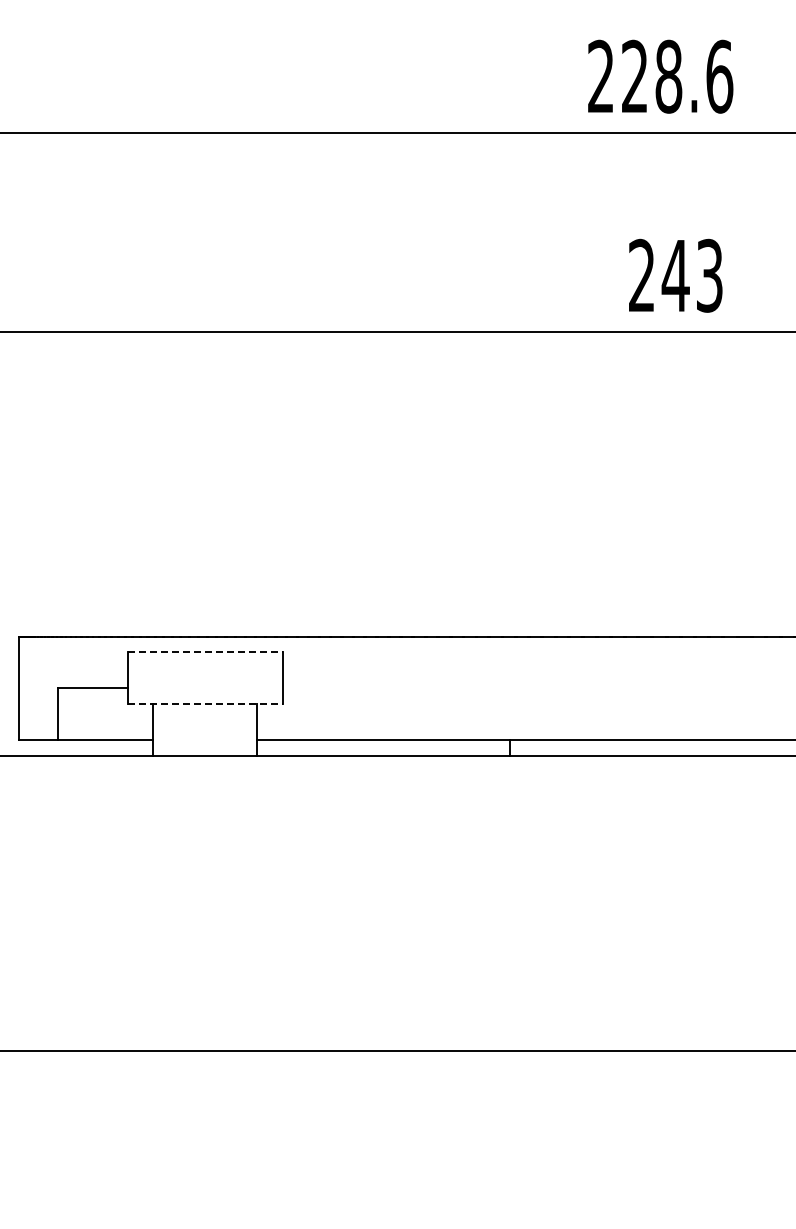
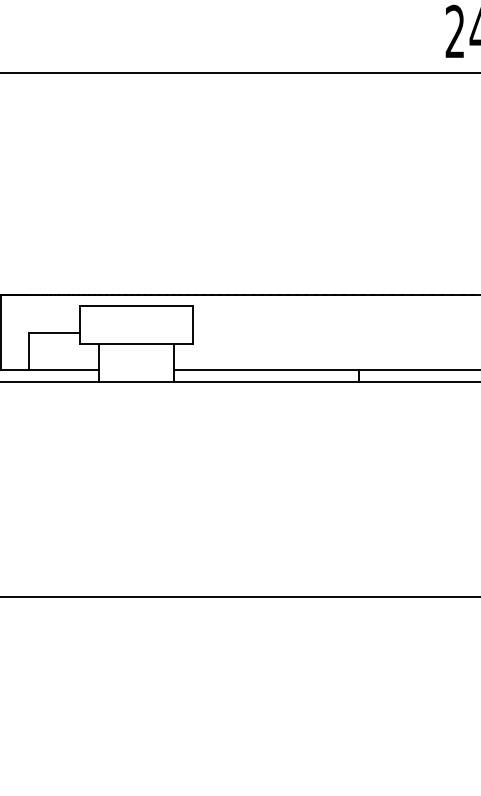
line: (205, 652) -> (136, 306), dashed -> solid
line: (205, 703) -> (136, 343), dashed -> solid

